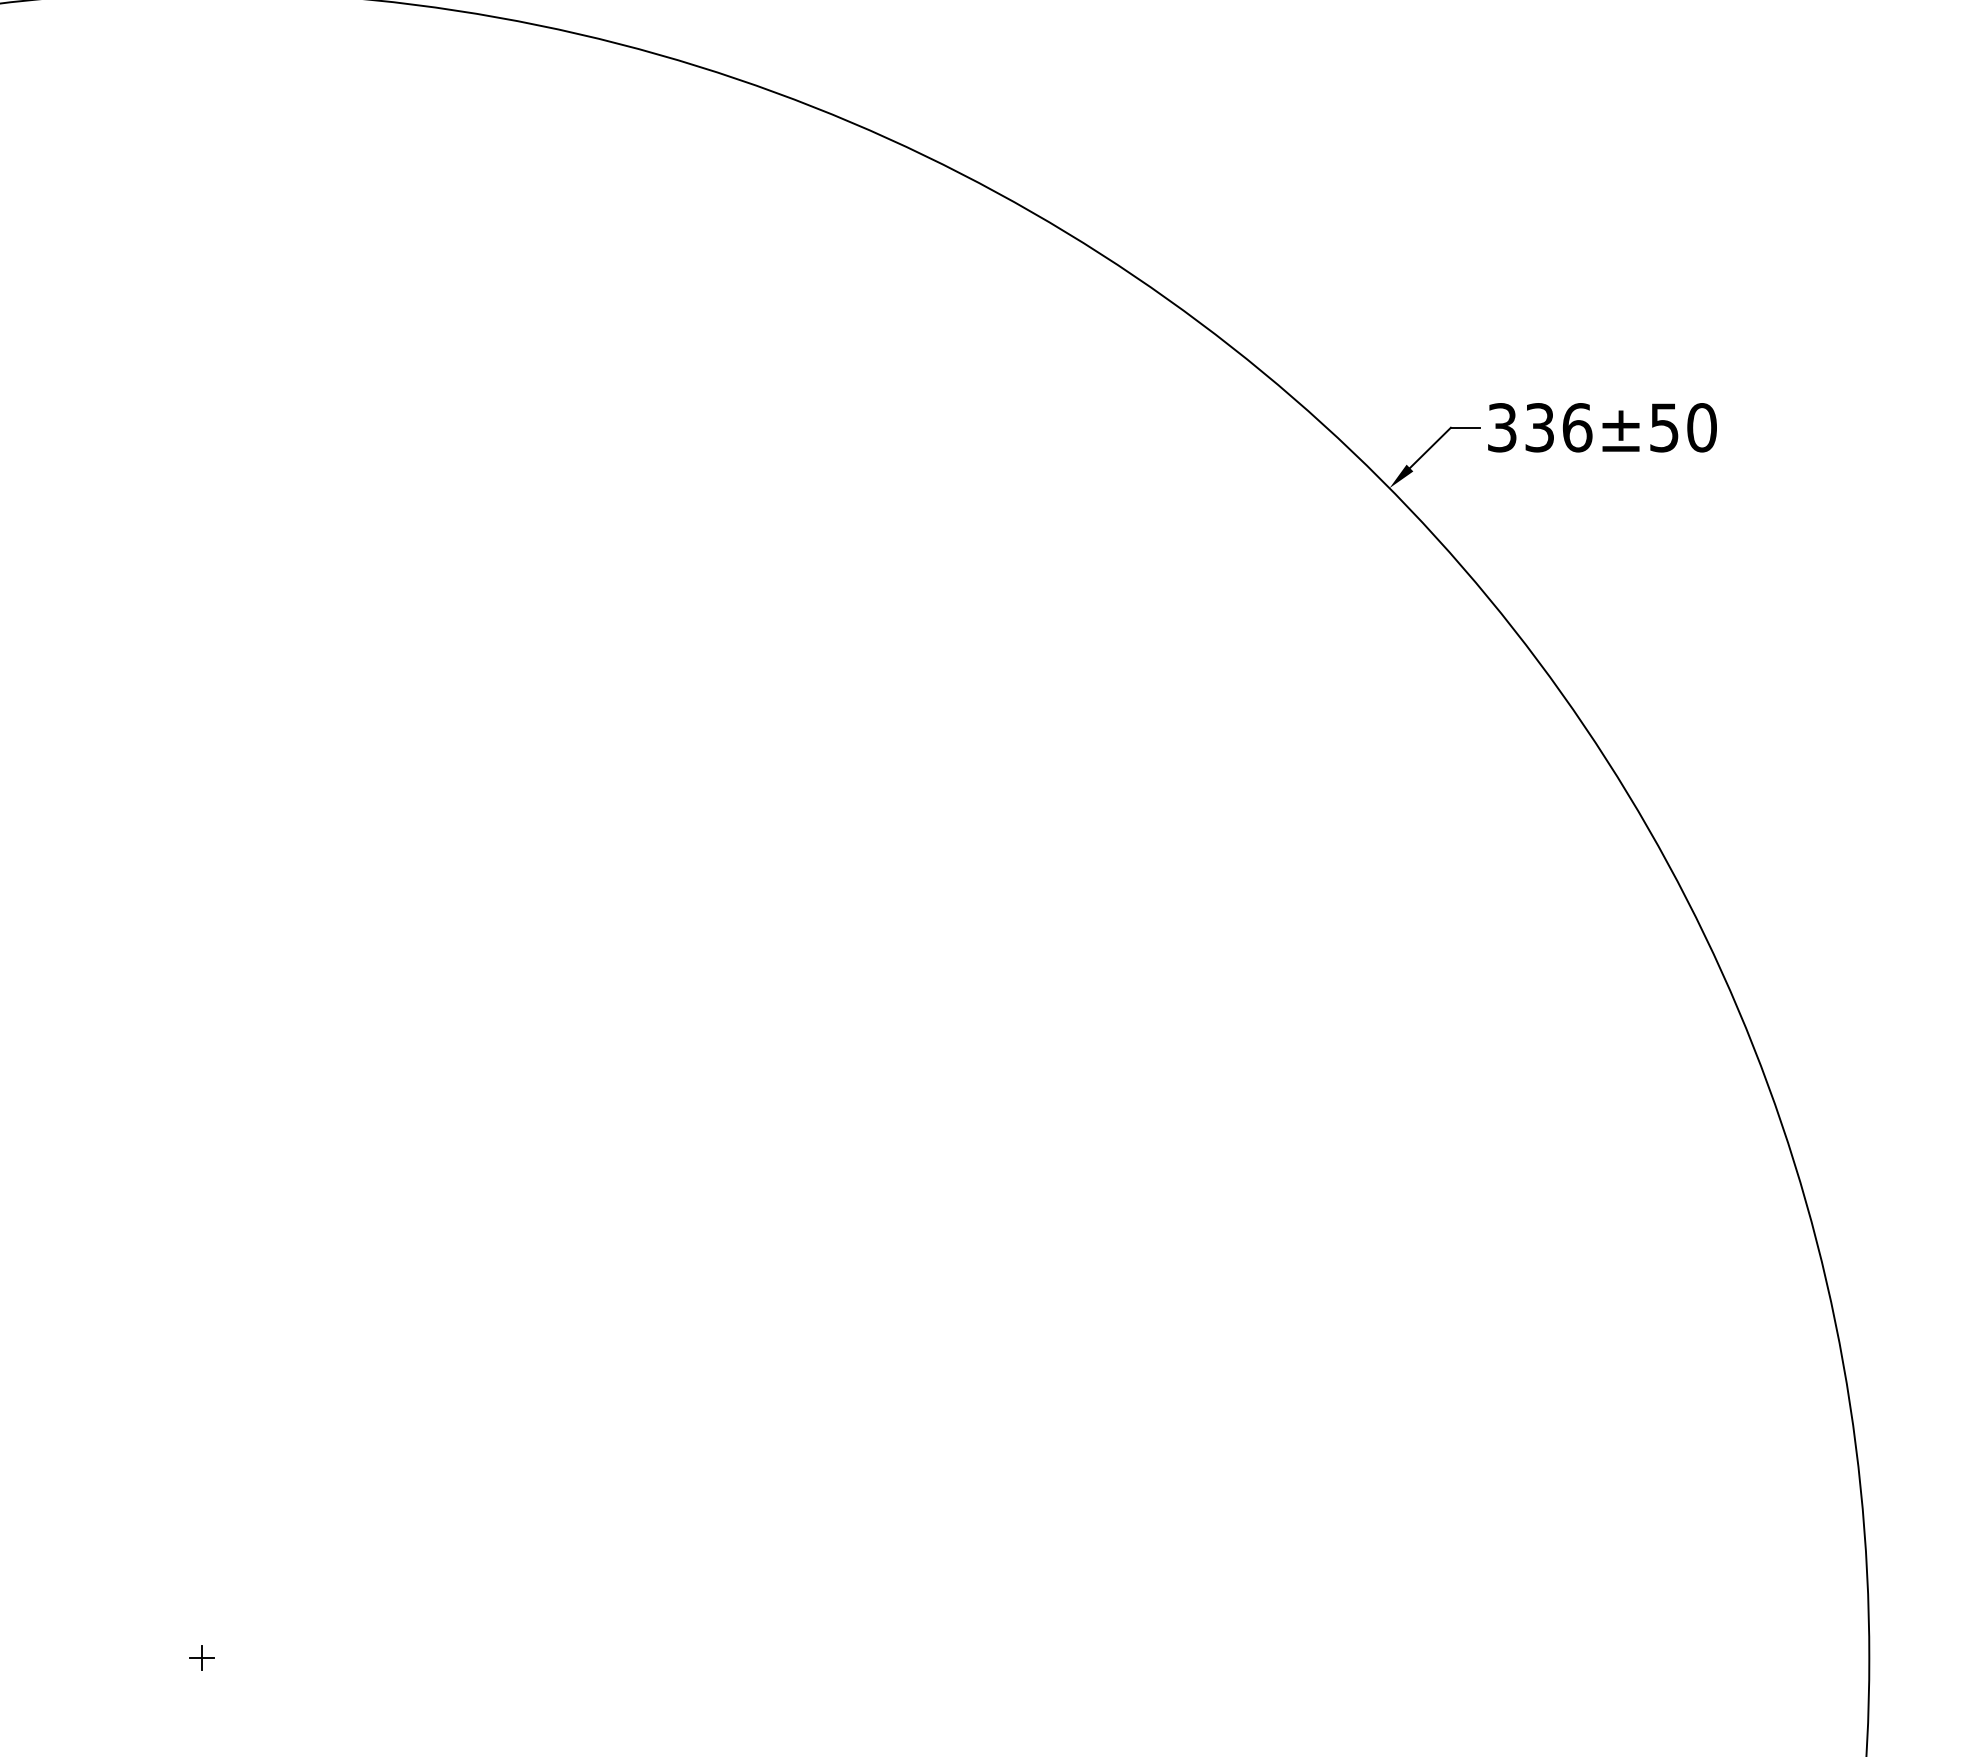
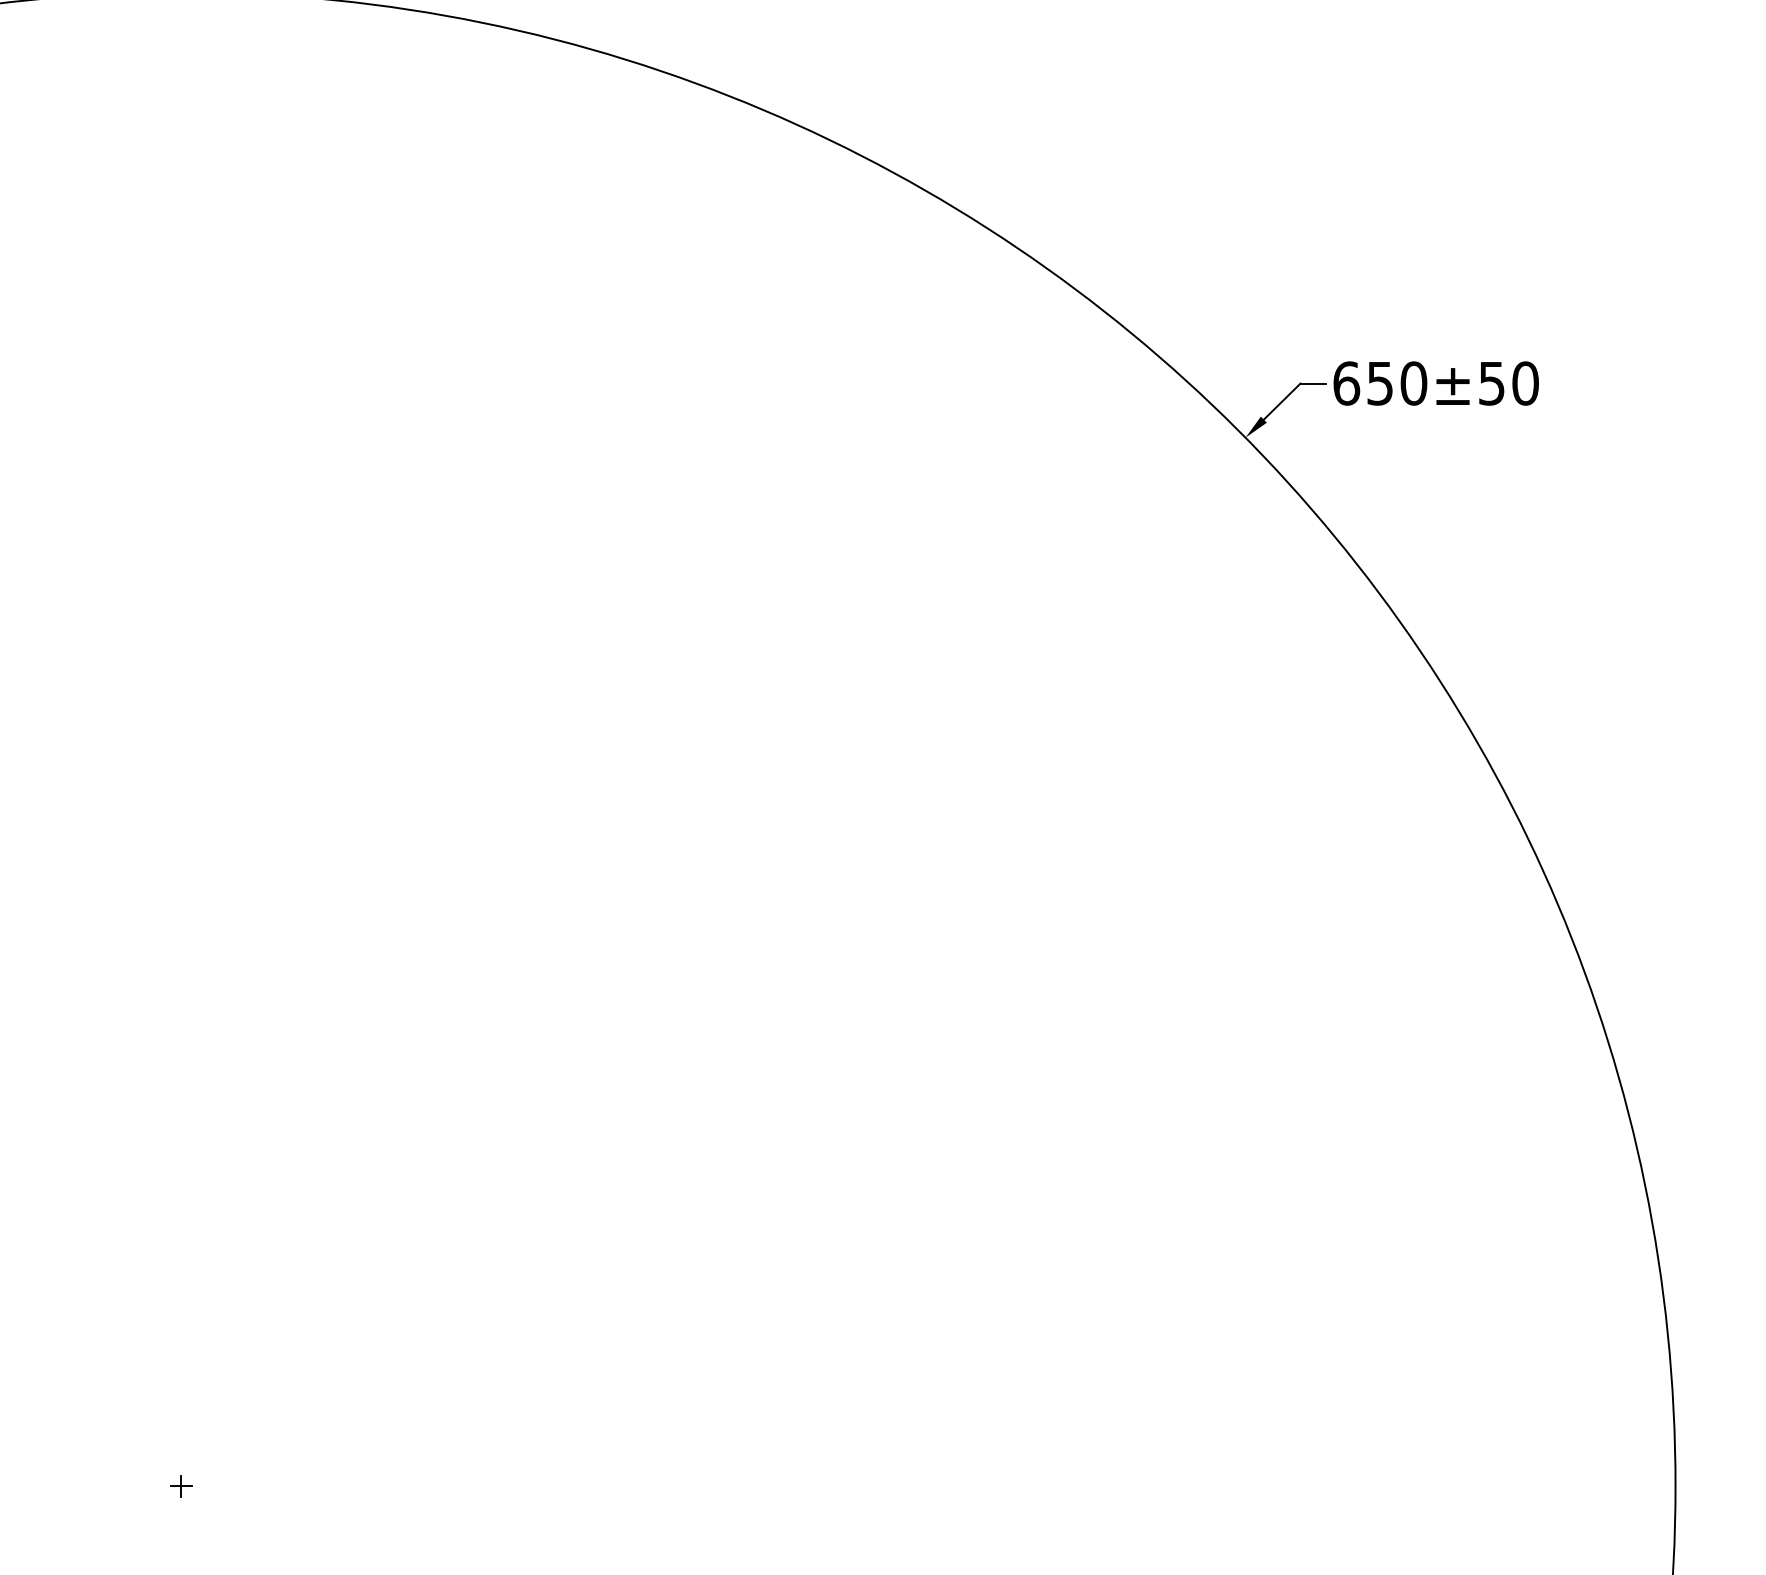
text: (1540, 427) -> (1380, 383), 336±50 -> 650±50

